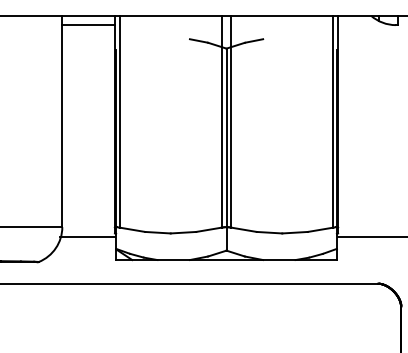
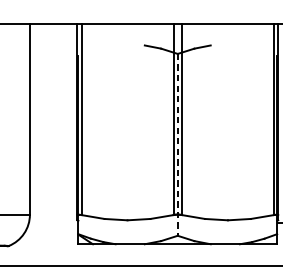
line: (88, 25) -> (53, 33), removed
line: (226, 150) -> (177, 145), solid -> dashed
line: (87, 236) -> (52, 223), removed

